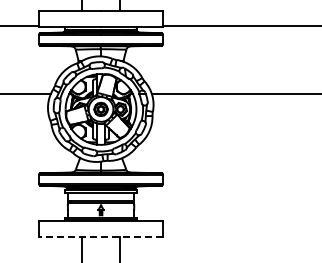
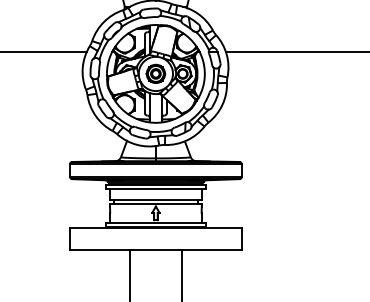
line: (101, 236) -> (156, 249), dashed -> solid

